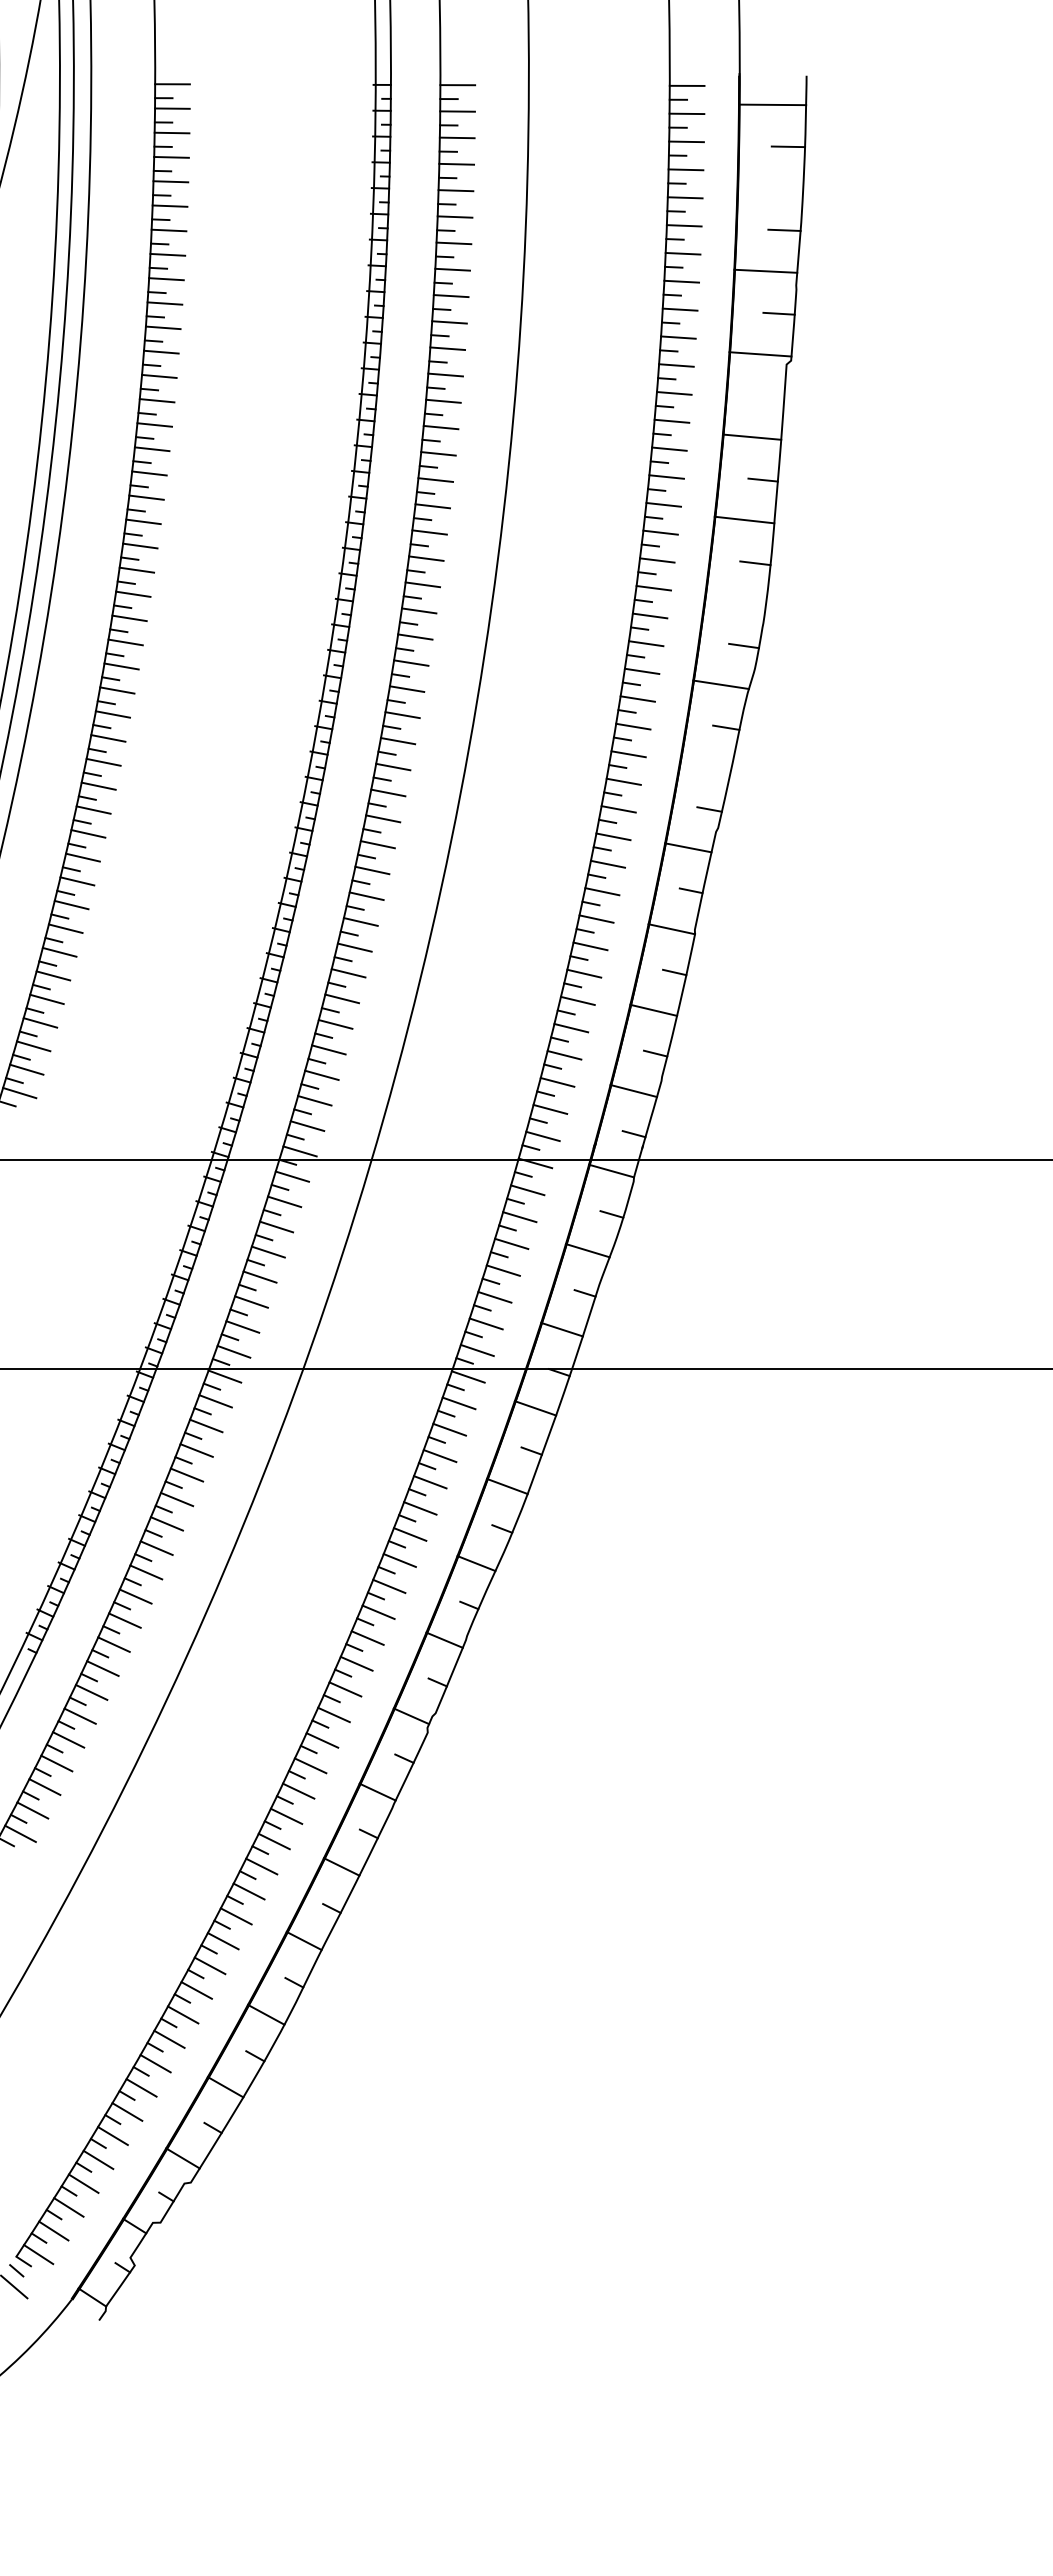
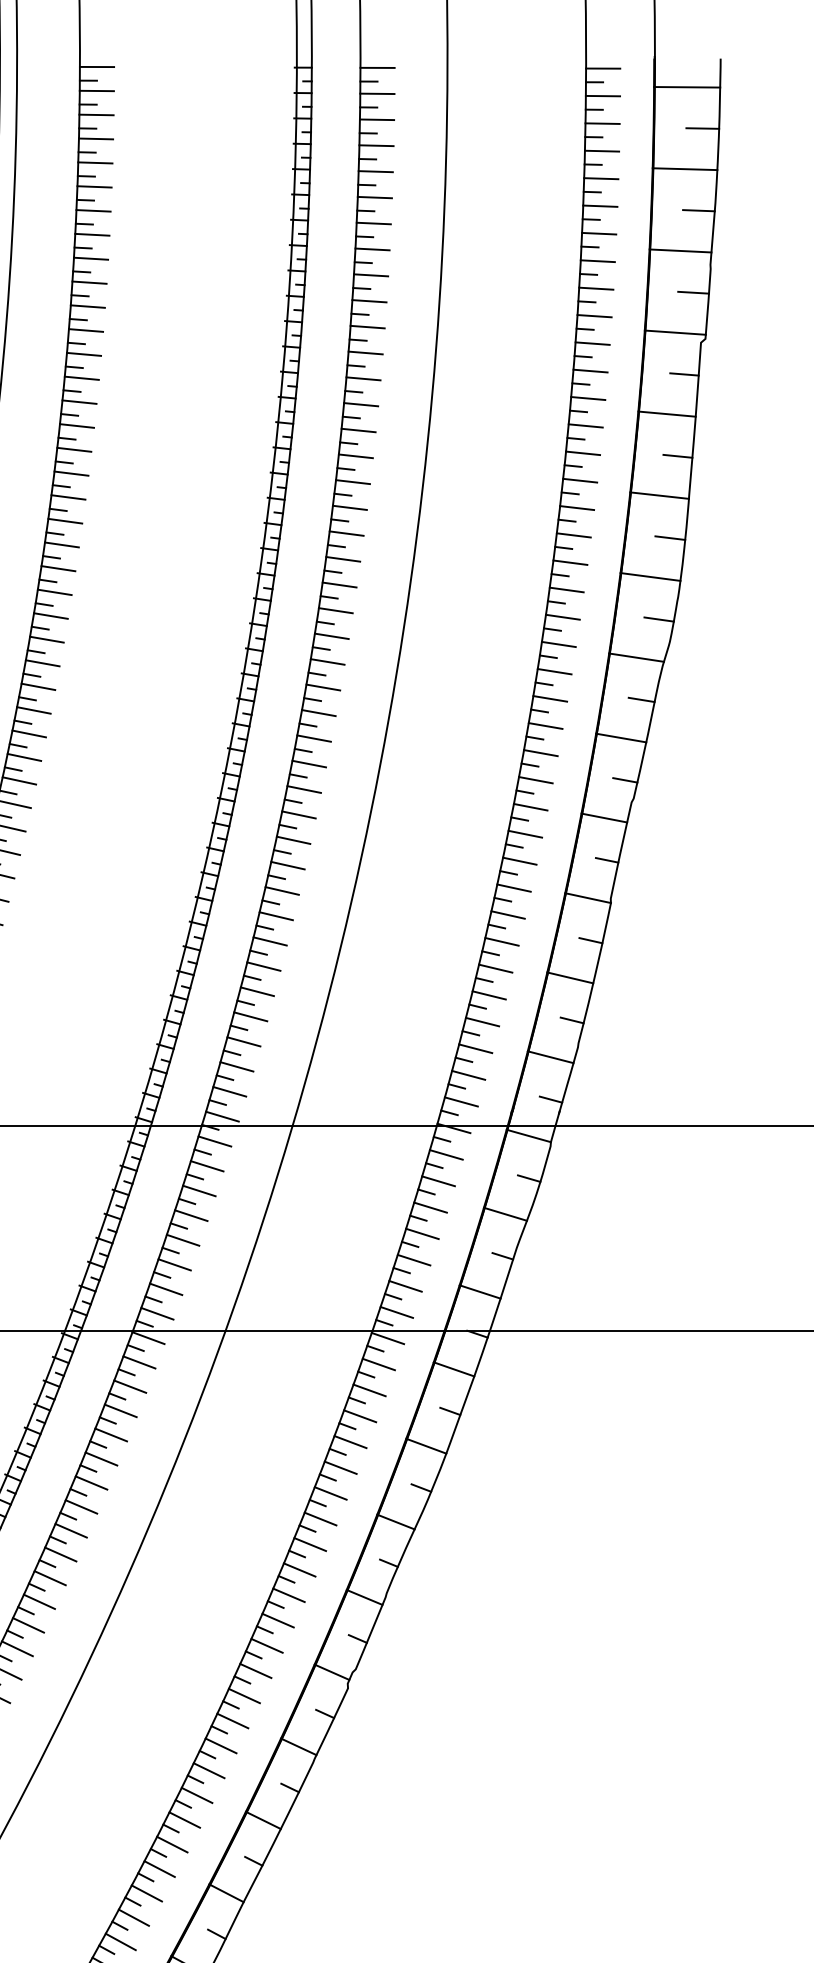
line: (770, 188) -> (685, 169), added
line: (769, 396) -> (684, 374), added
line: (734, 602) -> (649, 576), added
line: (705, 766) -> (621, 738), added

